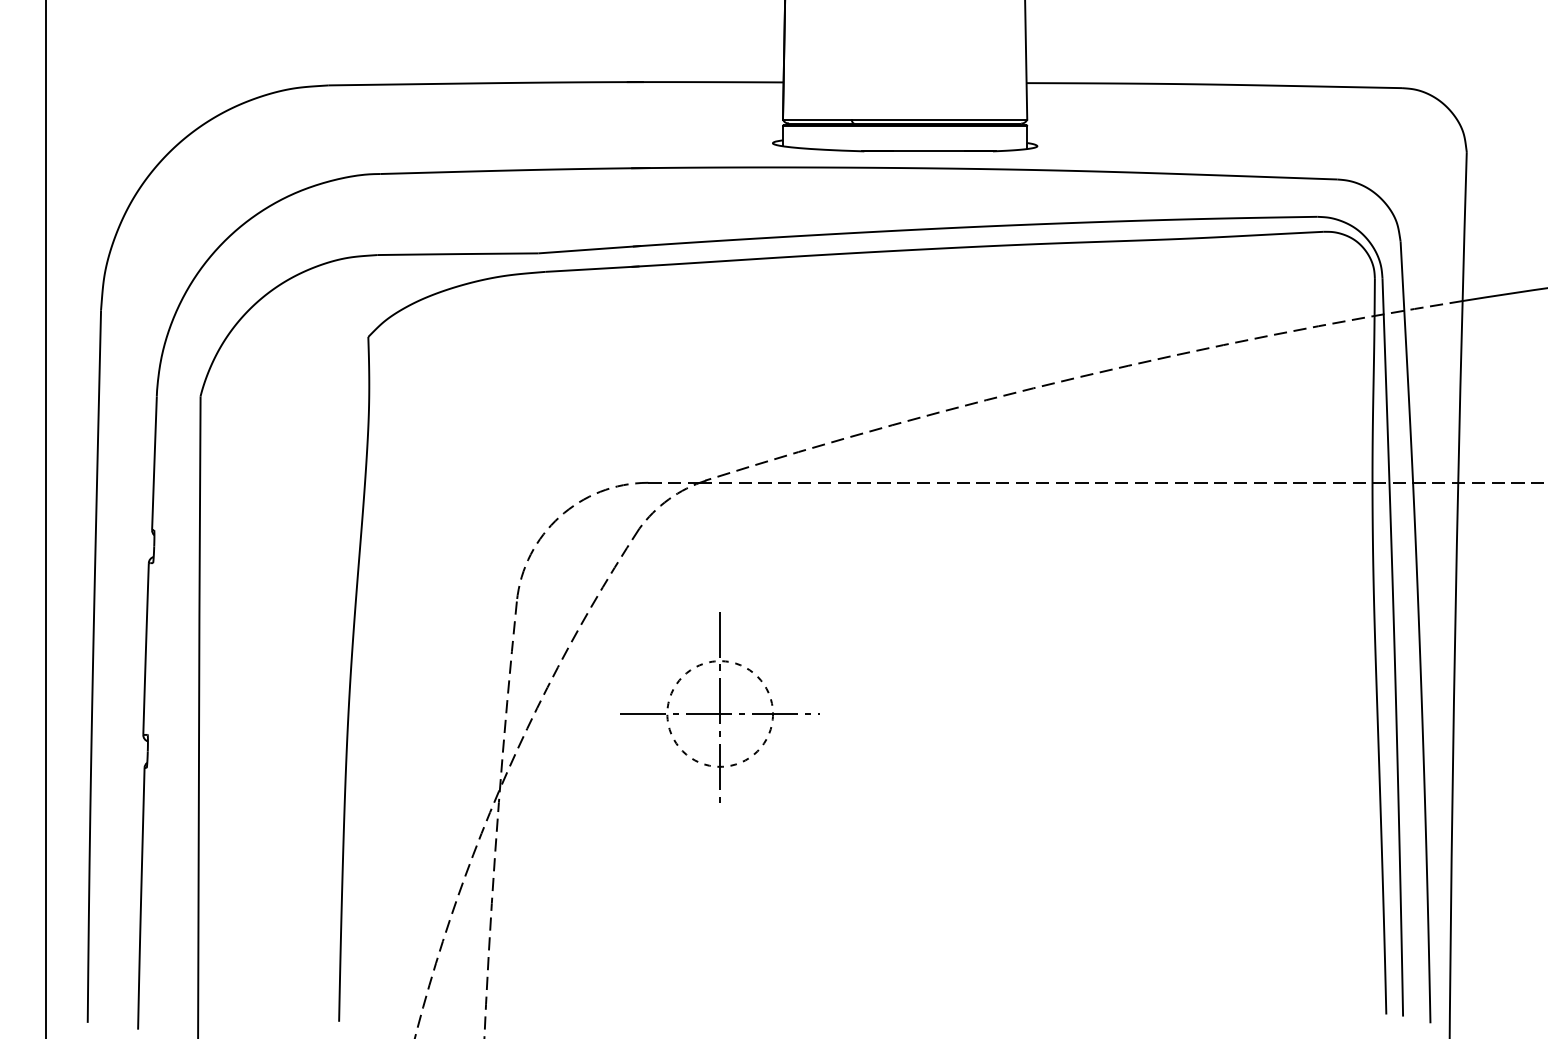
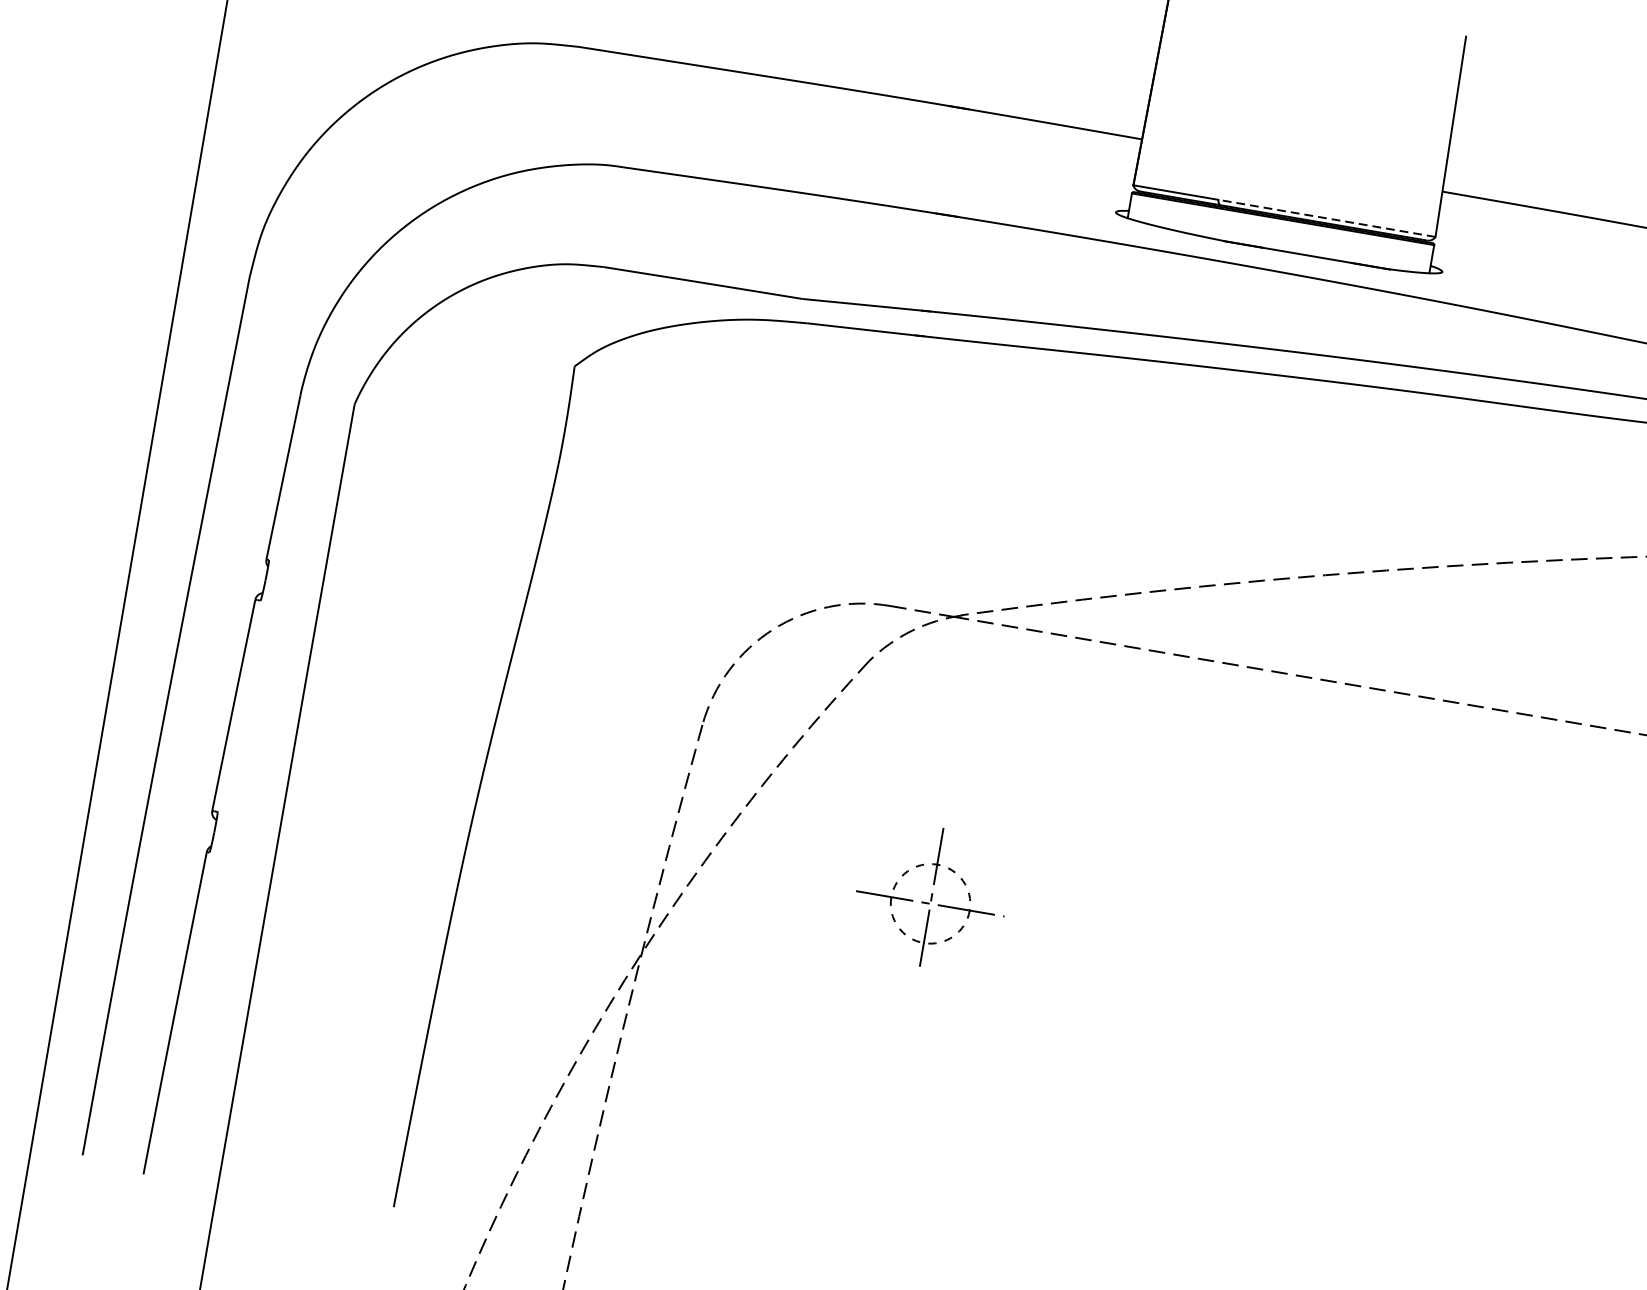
line: (939, 119) -> (1327, 218), solid -> dashed
part: (719, 707) -> (930, 898), size x0.6

